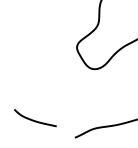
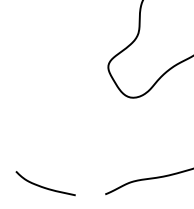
curve: (34, 120) -> (44, 186), moved

